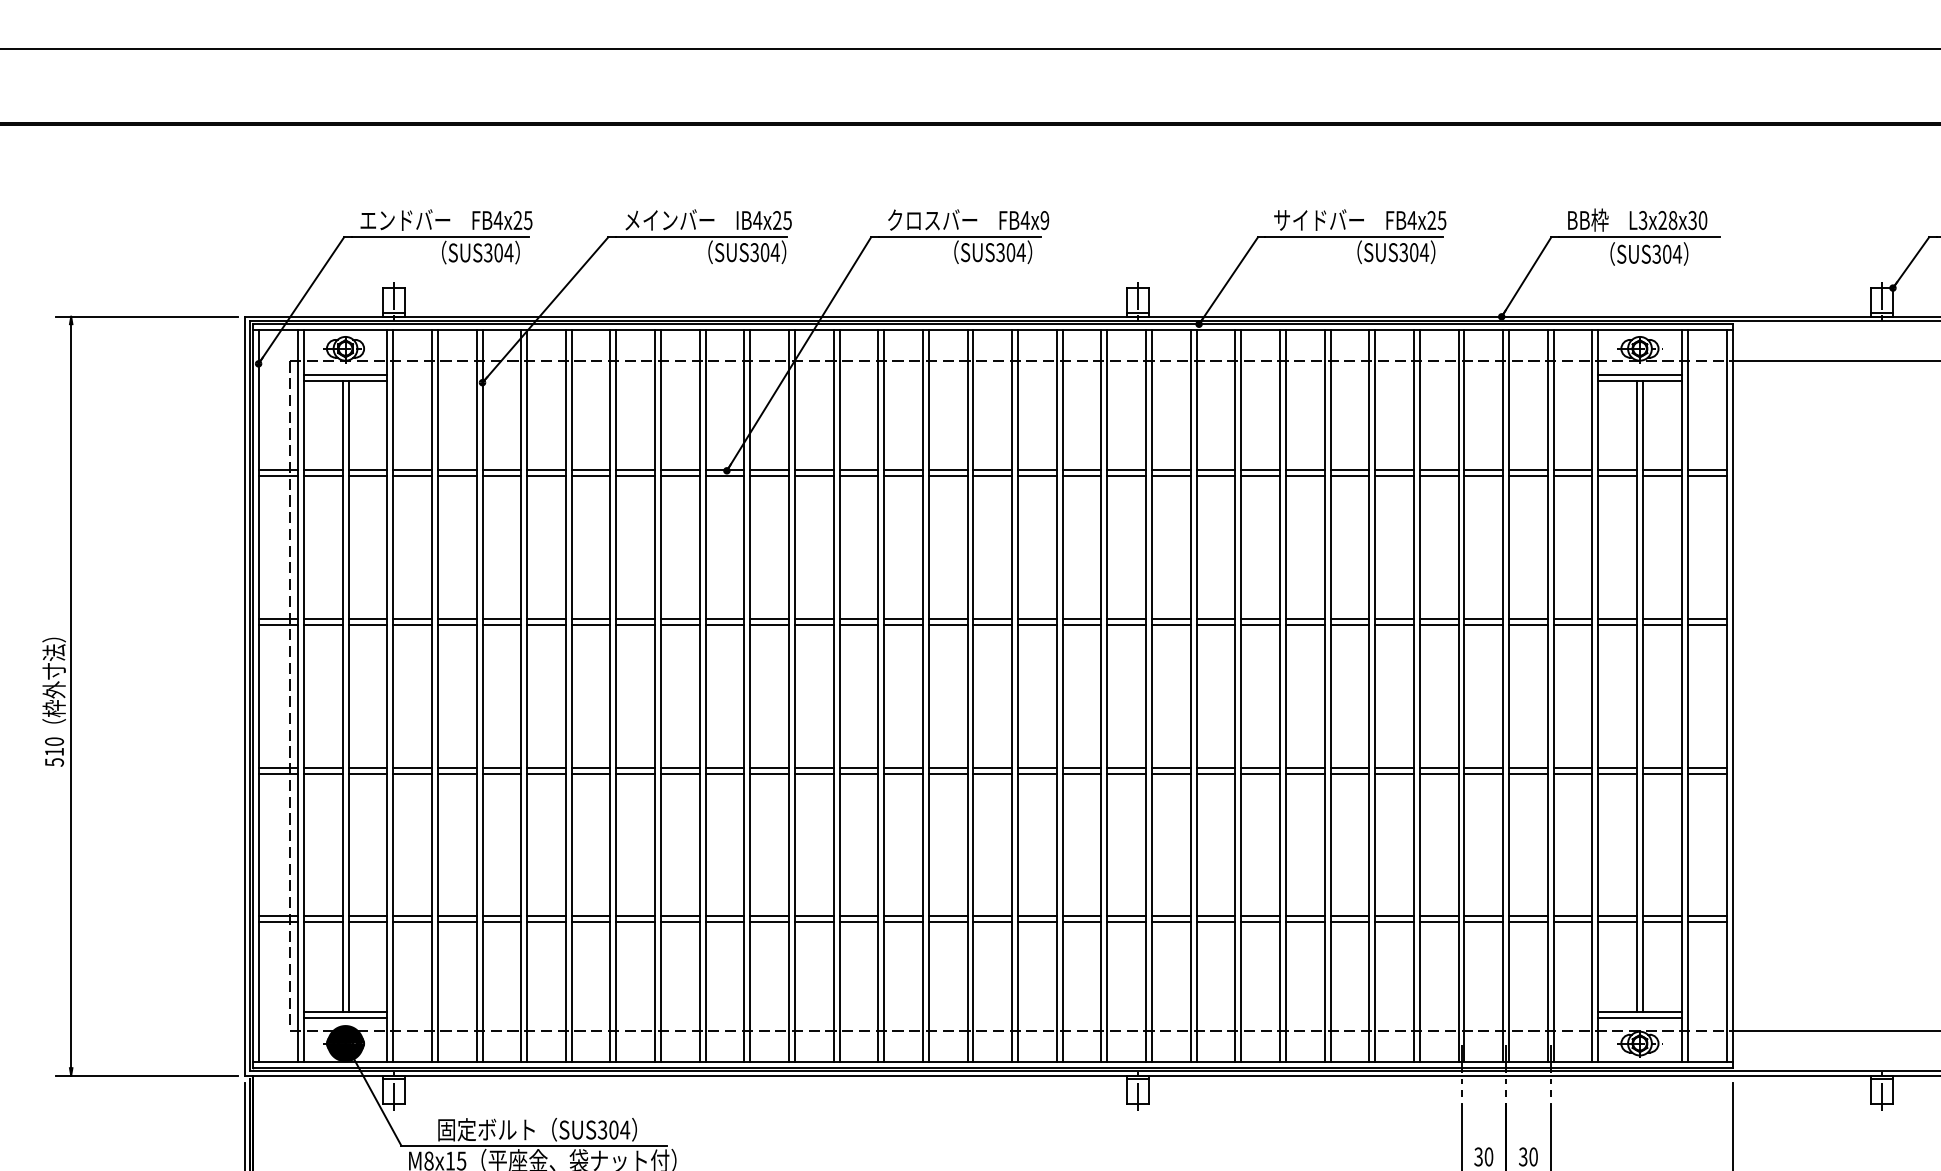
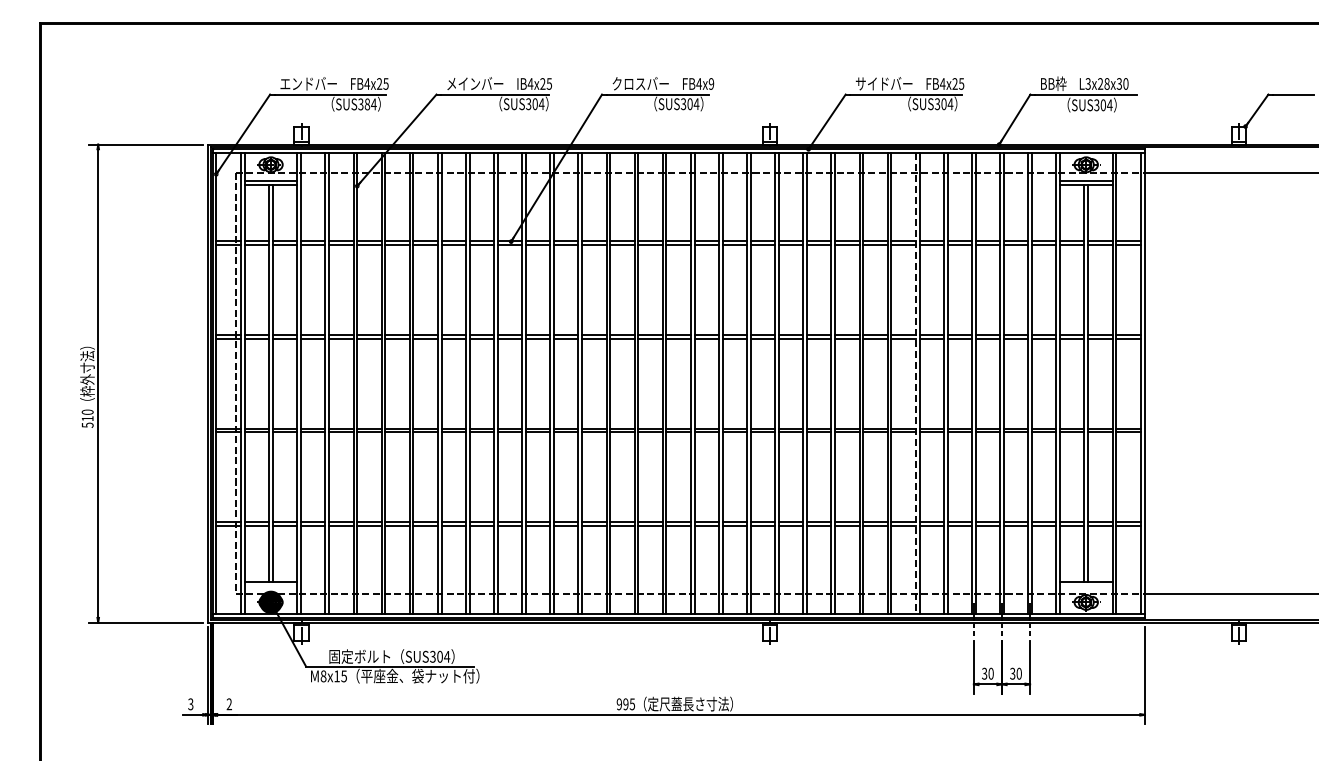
text: (498, 253) -> (367, 104), SUS304 -> SUS384
line: (1368, 696) -> (915, 383), solid -> dashed
line: (344, 1018) -> (270, 586), removed
line: (1640, 1018) -> (1086, 586), removed

